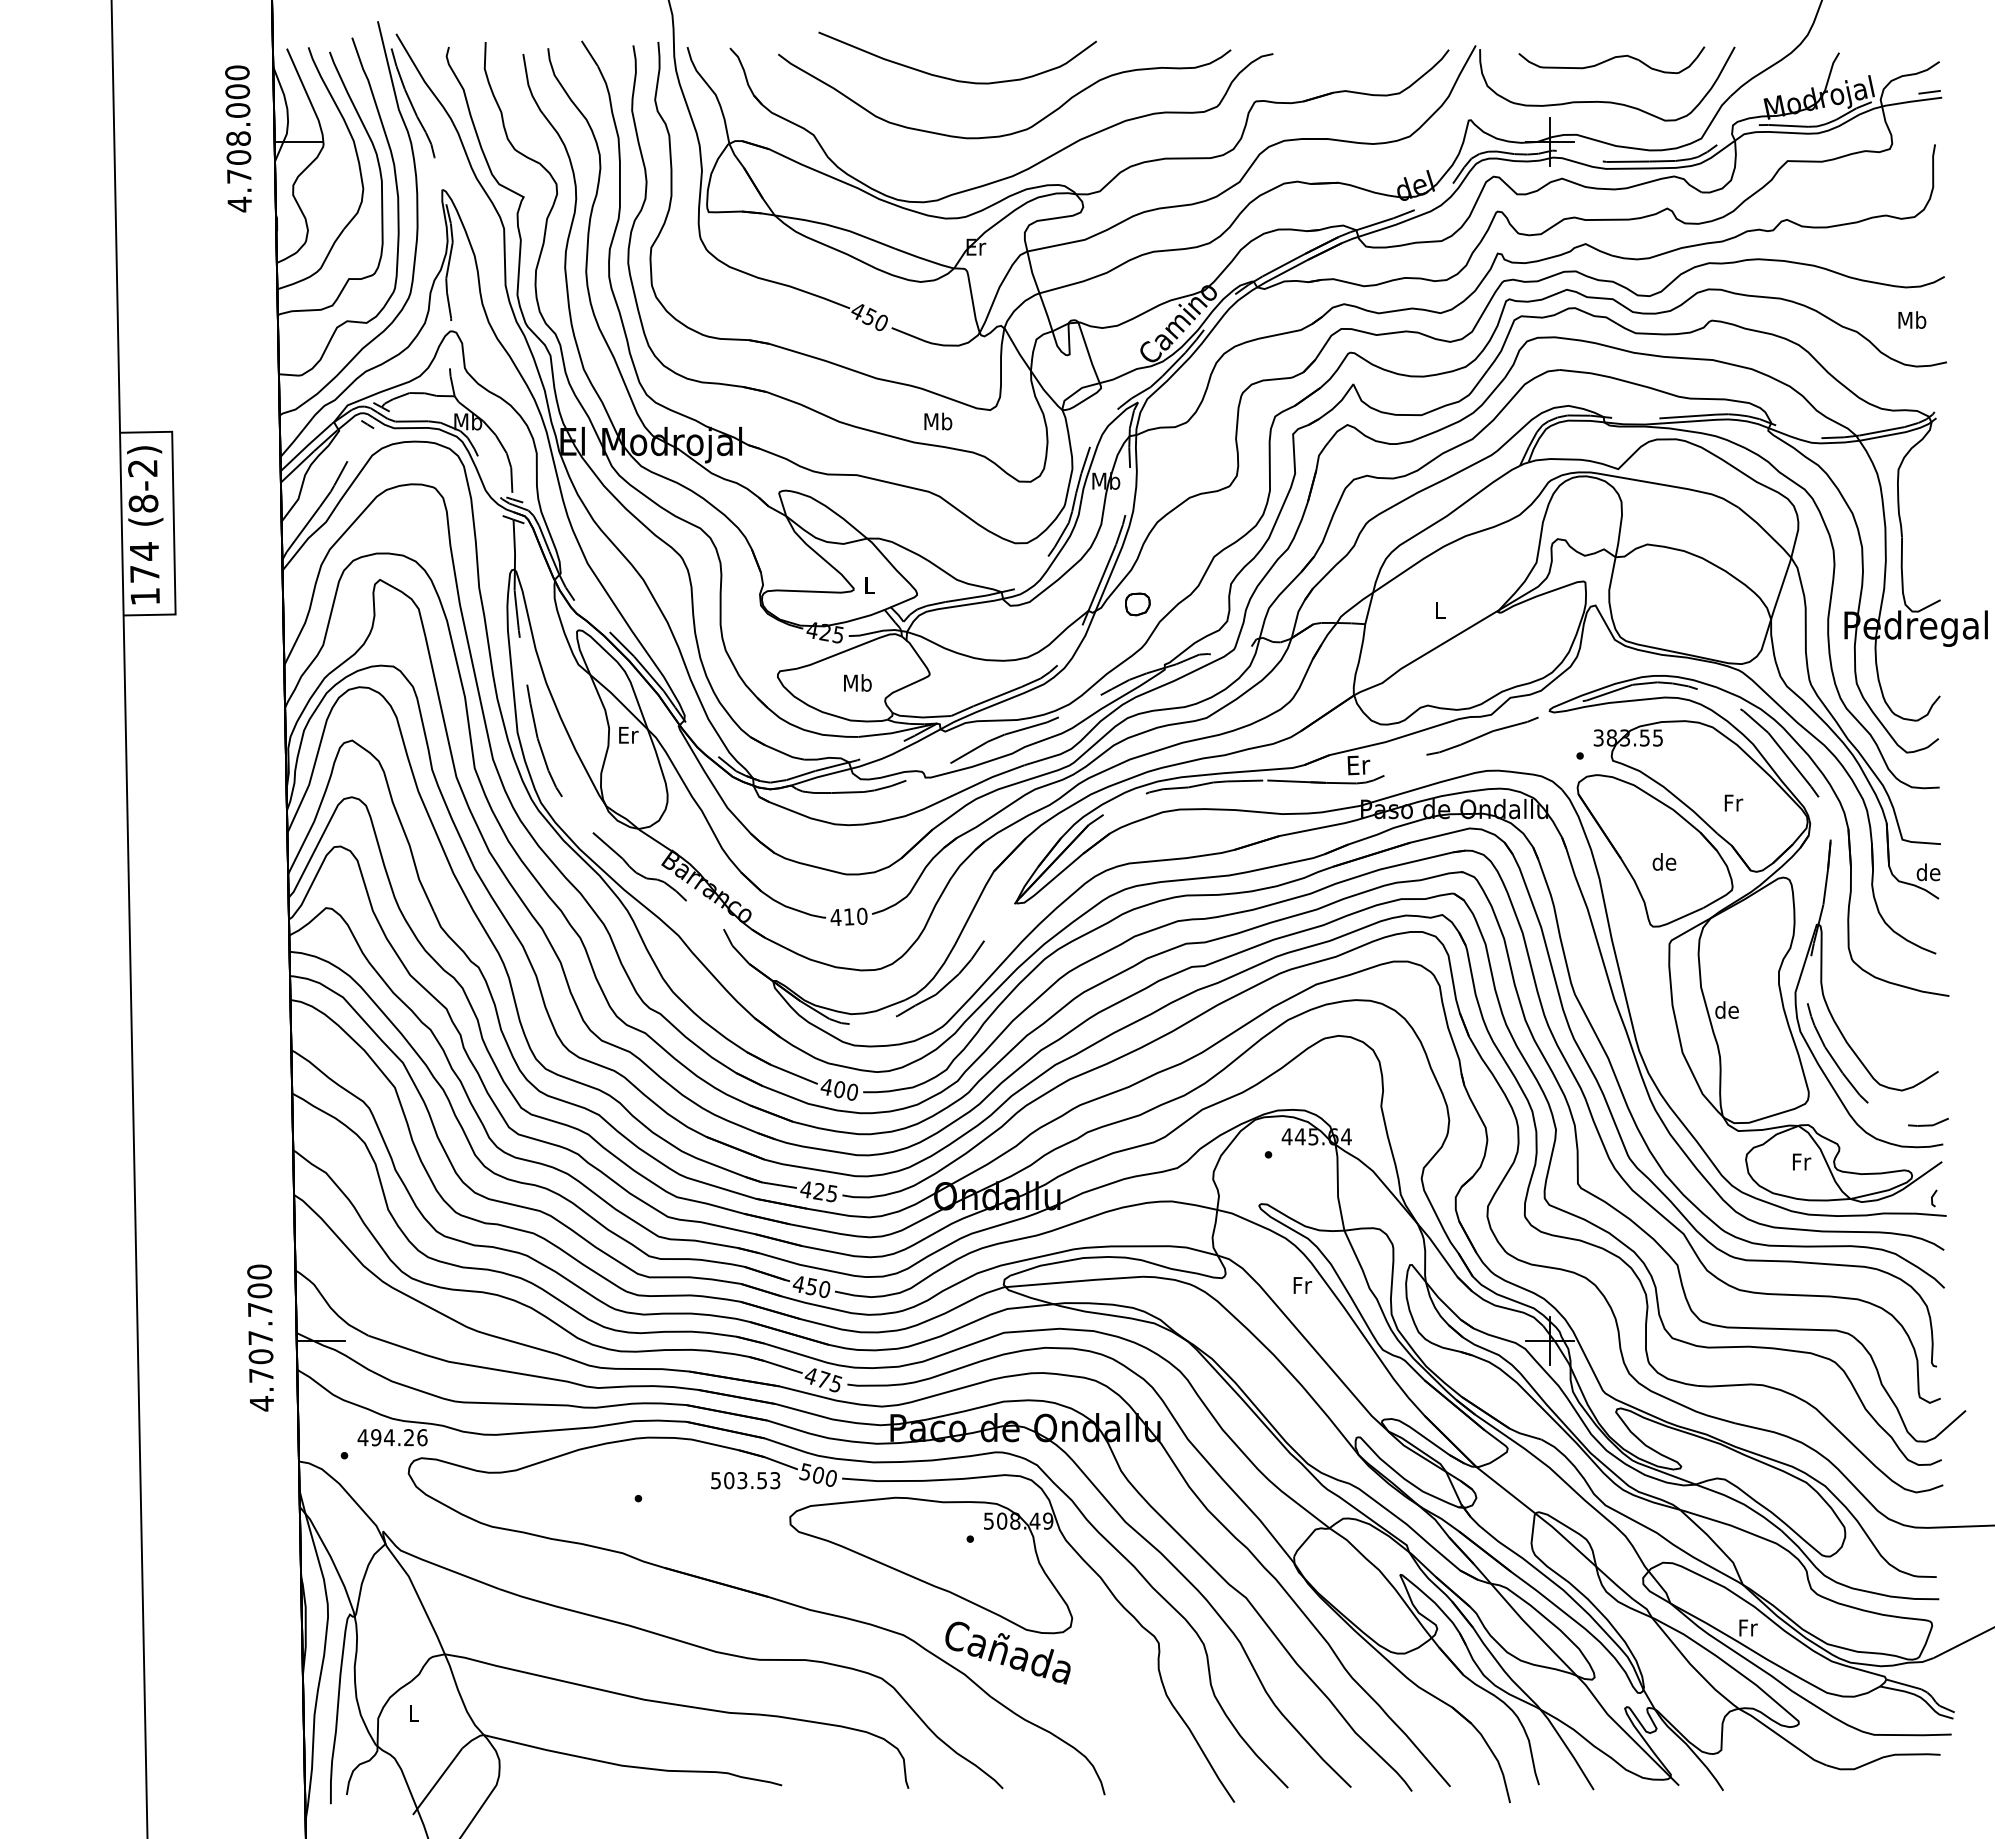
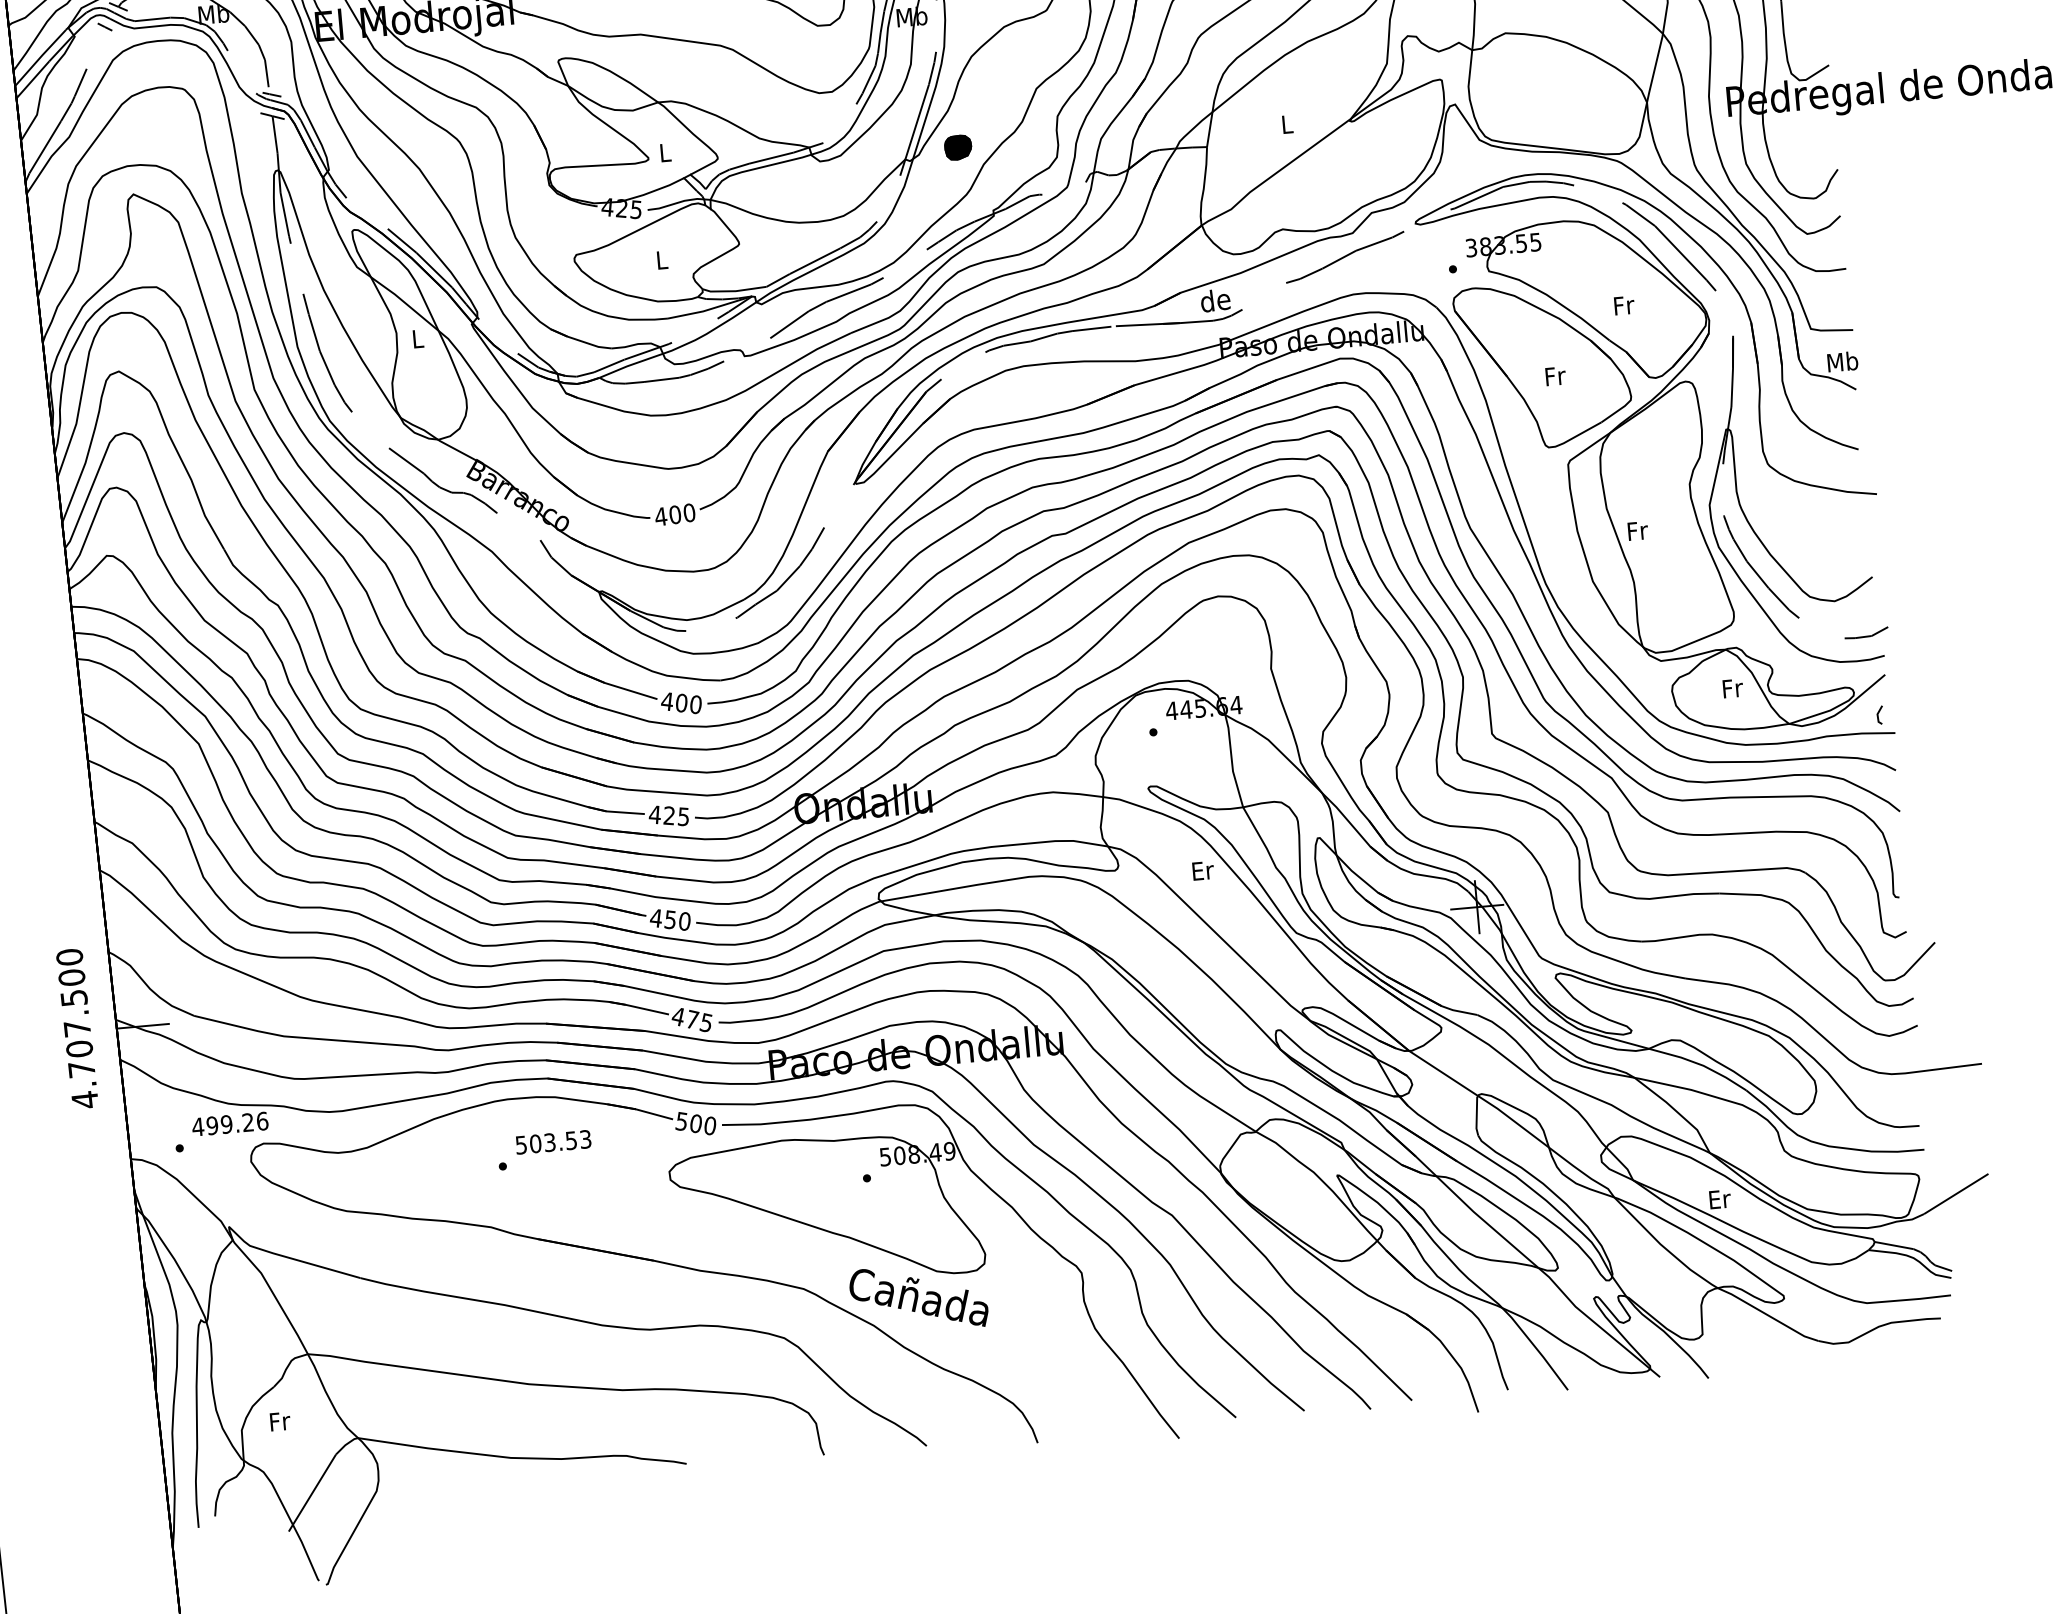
fill: (1137, 604) -> (957, 147), added
text: (857, 682) -> (661, 259), Mb -> L
text: (628, 734) -> (418, 338), Er -> L
text: (1360, 765) -> (1215, 300), Er -> de
text: (1664, 861) -> (1554, 375), de -> Fr
text: (1928, 872) -> (1842, 362), de -> Mb
text: (849, 916) -> (675, 514), 410 -> 400
text: (1726, 1009) -> (1636, 530), de -> Fr
text: (1302, 1285) -> (1202, 870), Fr -> Er
text: (260, 1309) -> (74, 997), 4.707.700 -> 4.707.500
text: (389, 1437) -> (226, 1124), 494.26 -> 499.26
text: (745, 1480) -> (553, 1142), moved
text: (1748, 1627) -> (1720, 1198), Fr -> Er
text: (414, 1713) -> (280, 1421), L -> Fr

